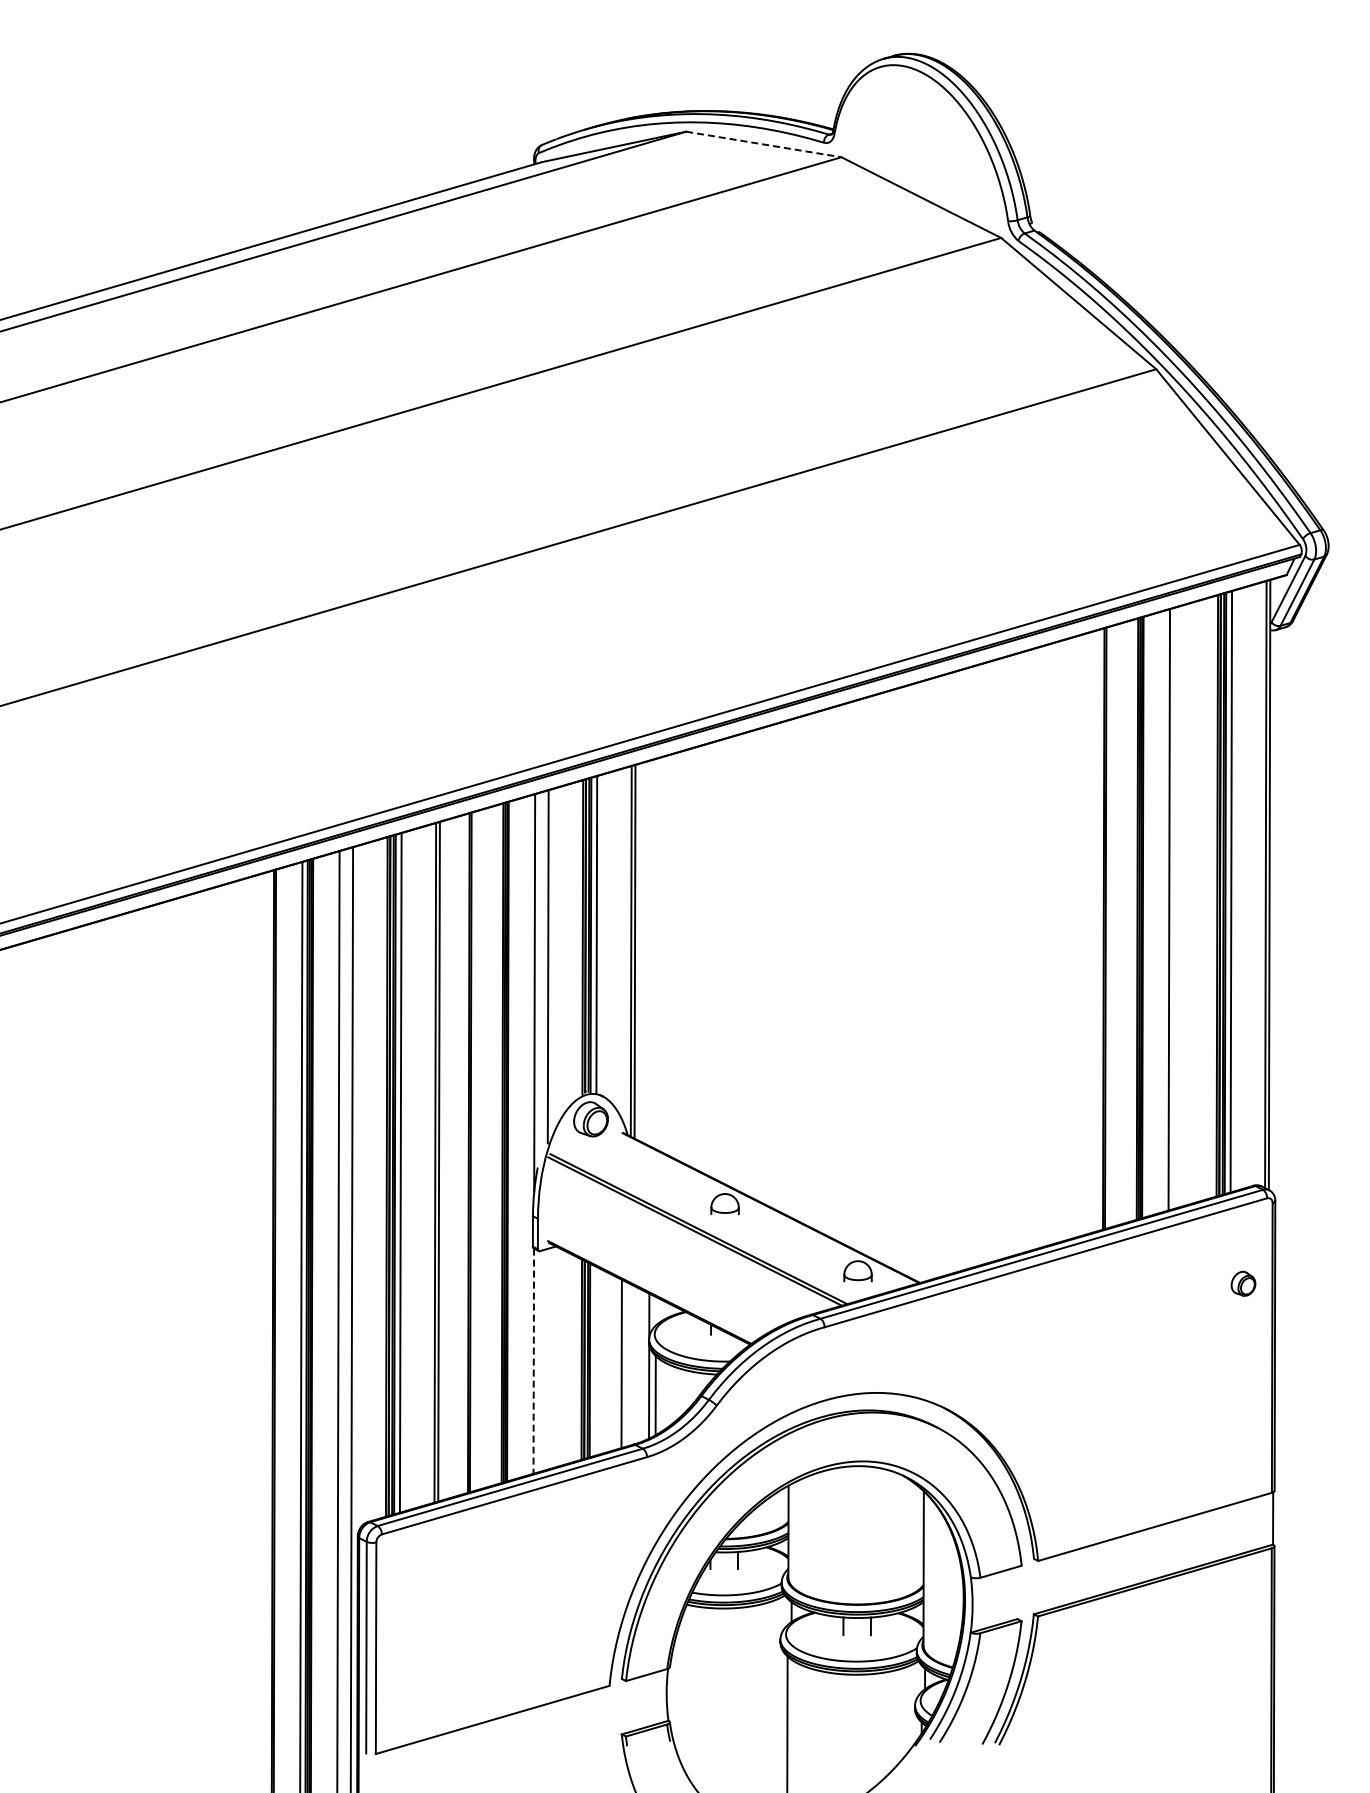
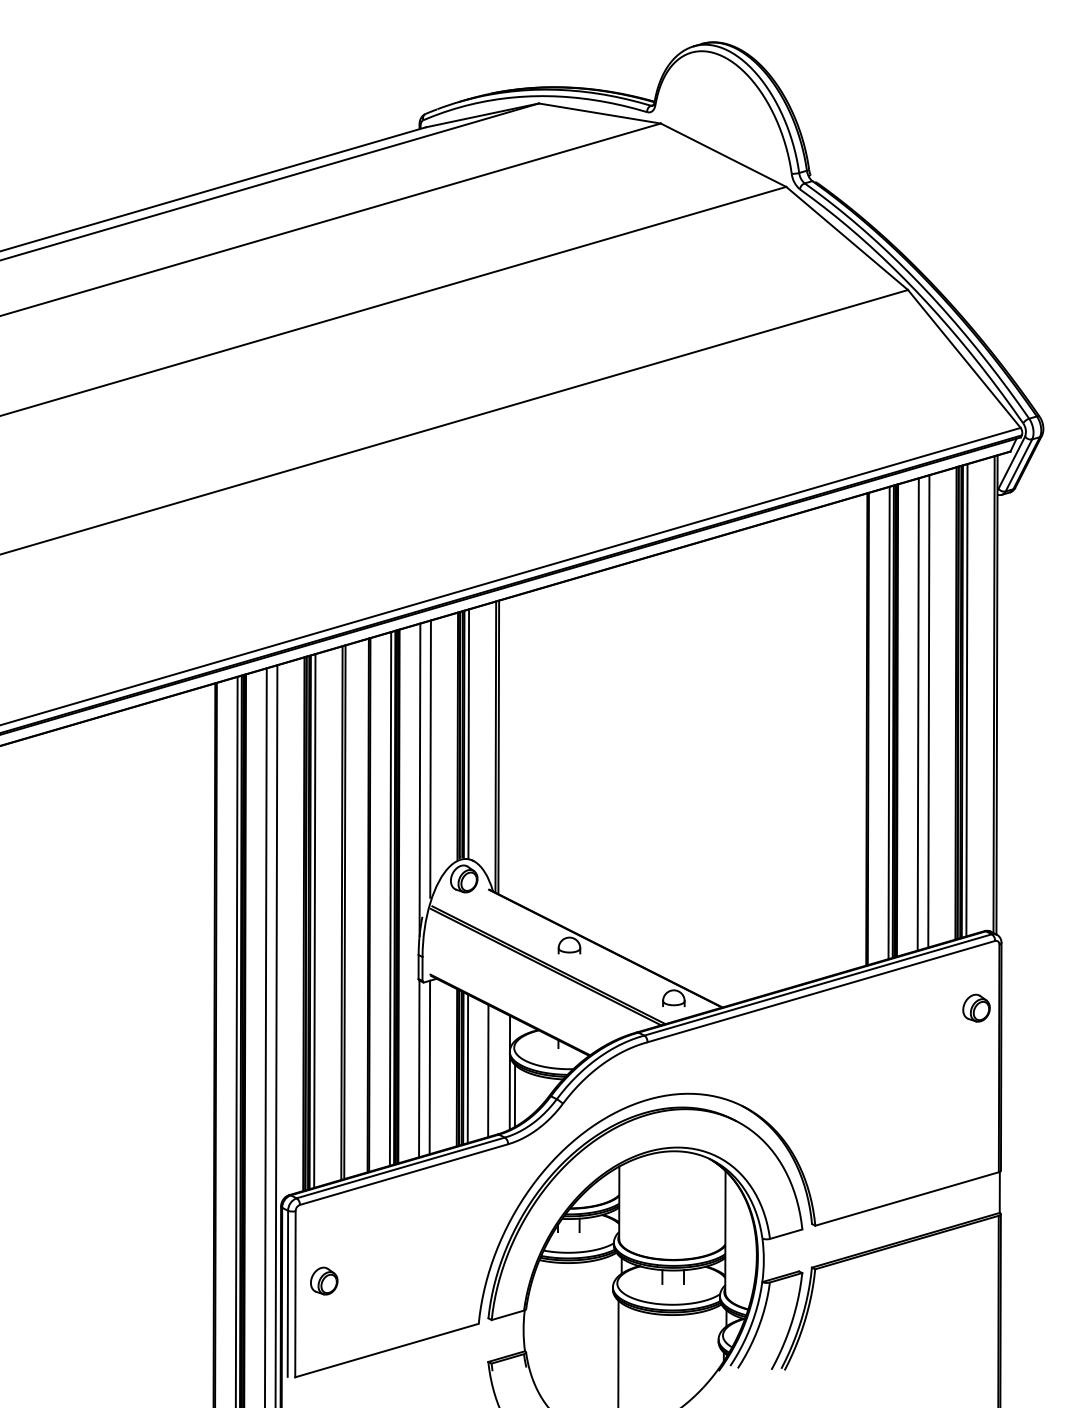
line: (763, 144) -> (599, 113), dashed -> solid
line: (1182, 905) -> (928, 711), added
line: (1131, 920) -> (888, 722), added
line: (497, 1144) -> (390, 898), added
part: (1243, 1283) -> (976, 1007), size x1.43
line: (547, 1358) -> (430, 1066), added
line: (595, 1360) -> (467, 1068), added
line: (533, 1361) -> (419, 1069), dashed -> solid
part: (412, 1631) -> (324, 1281), added

